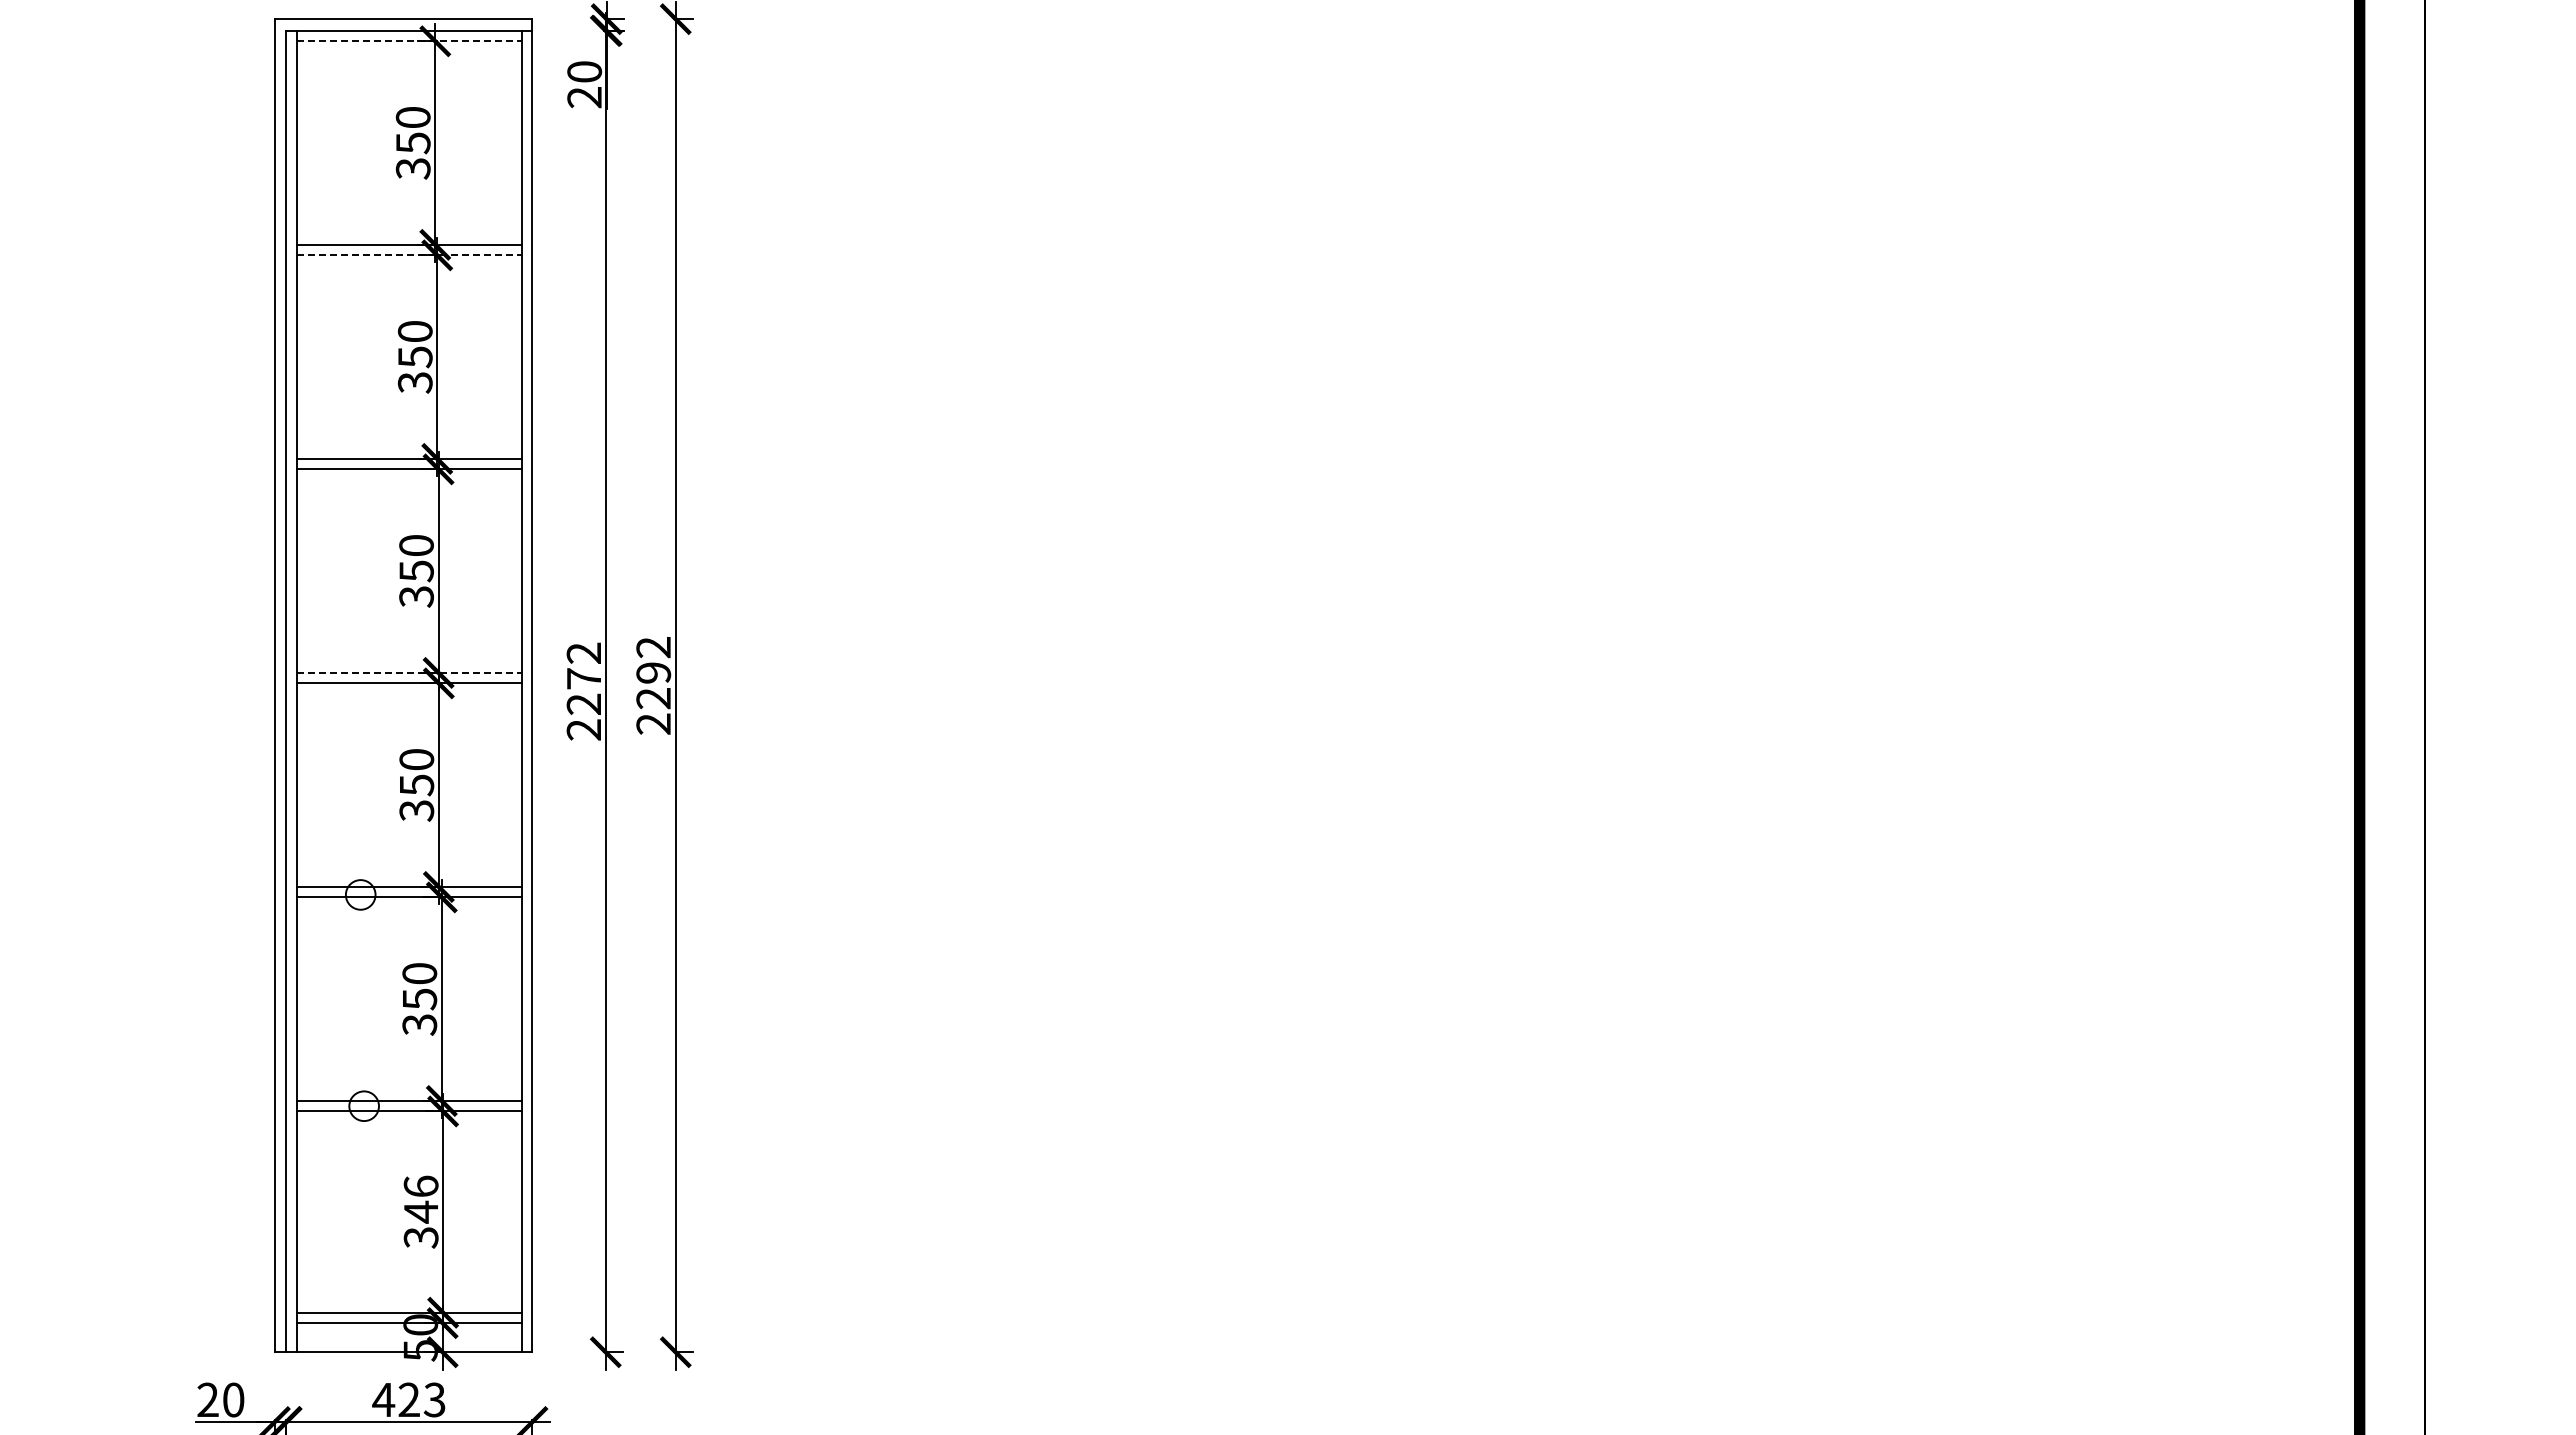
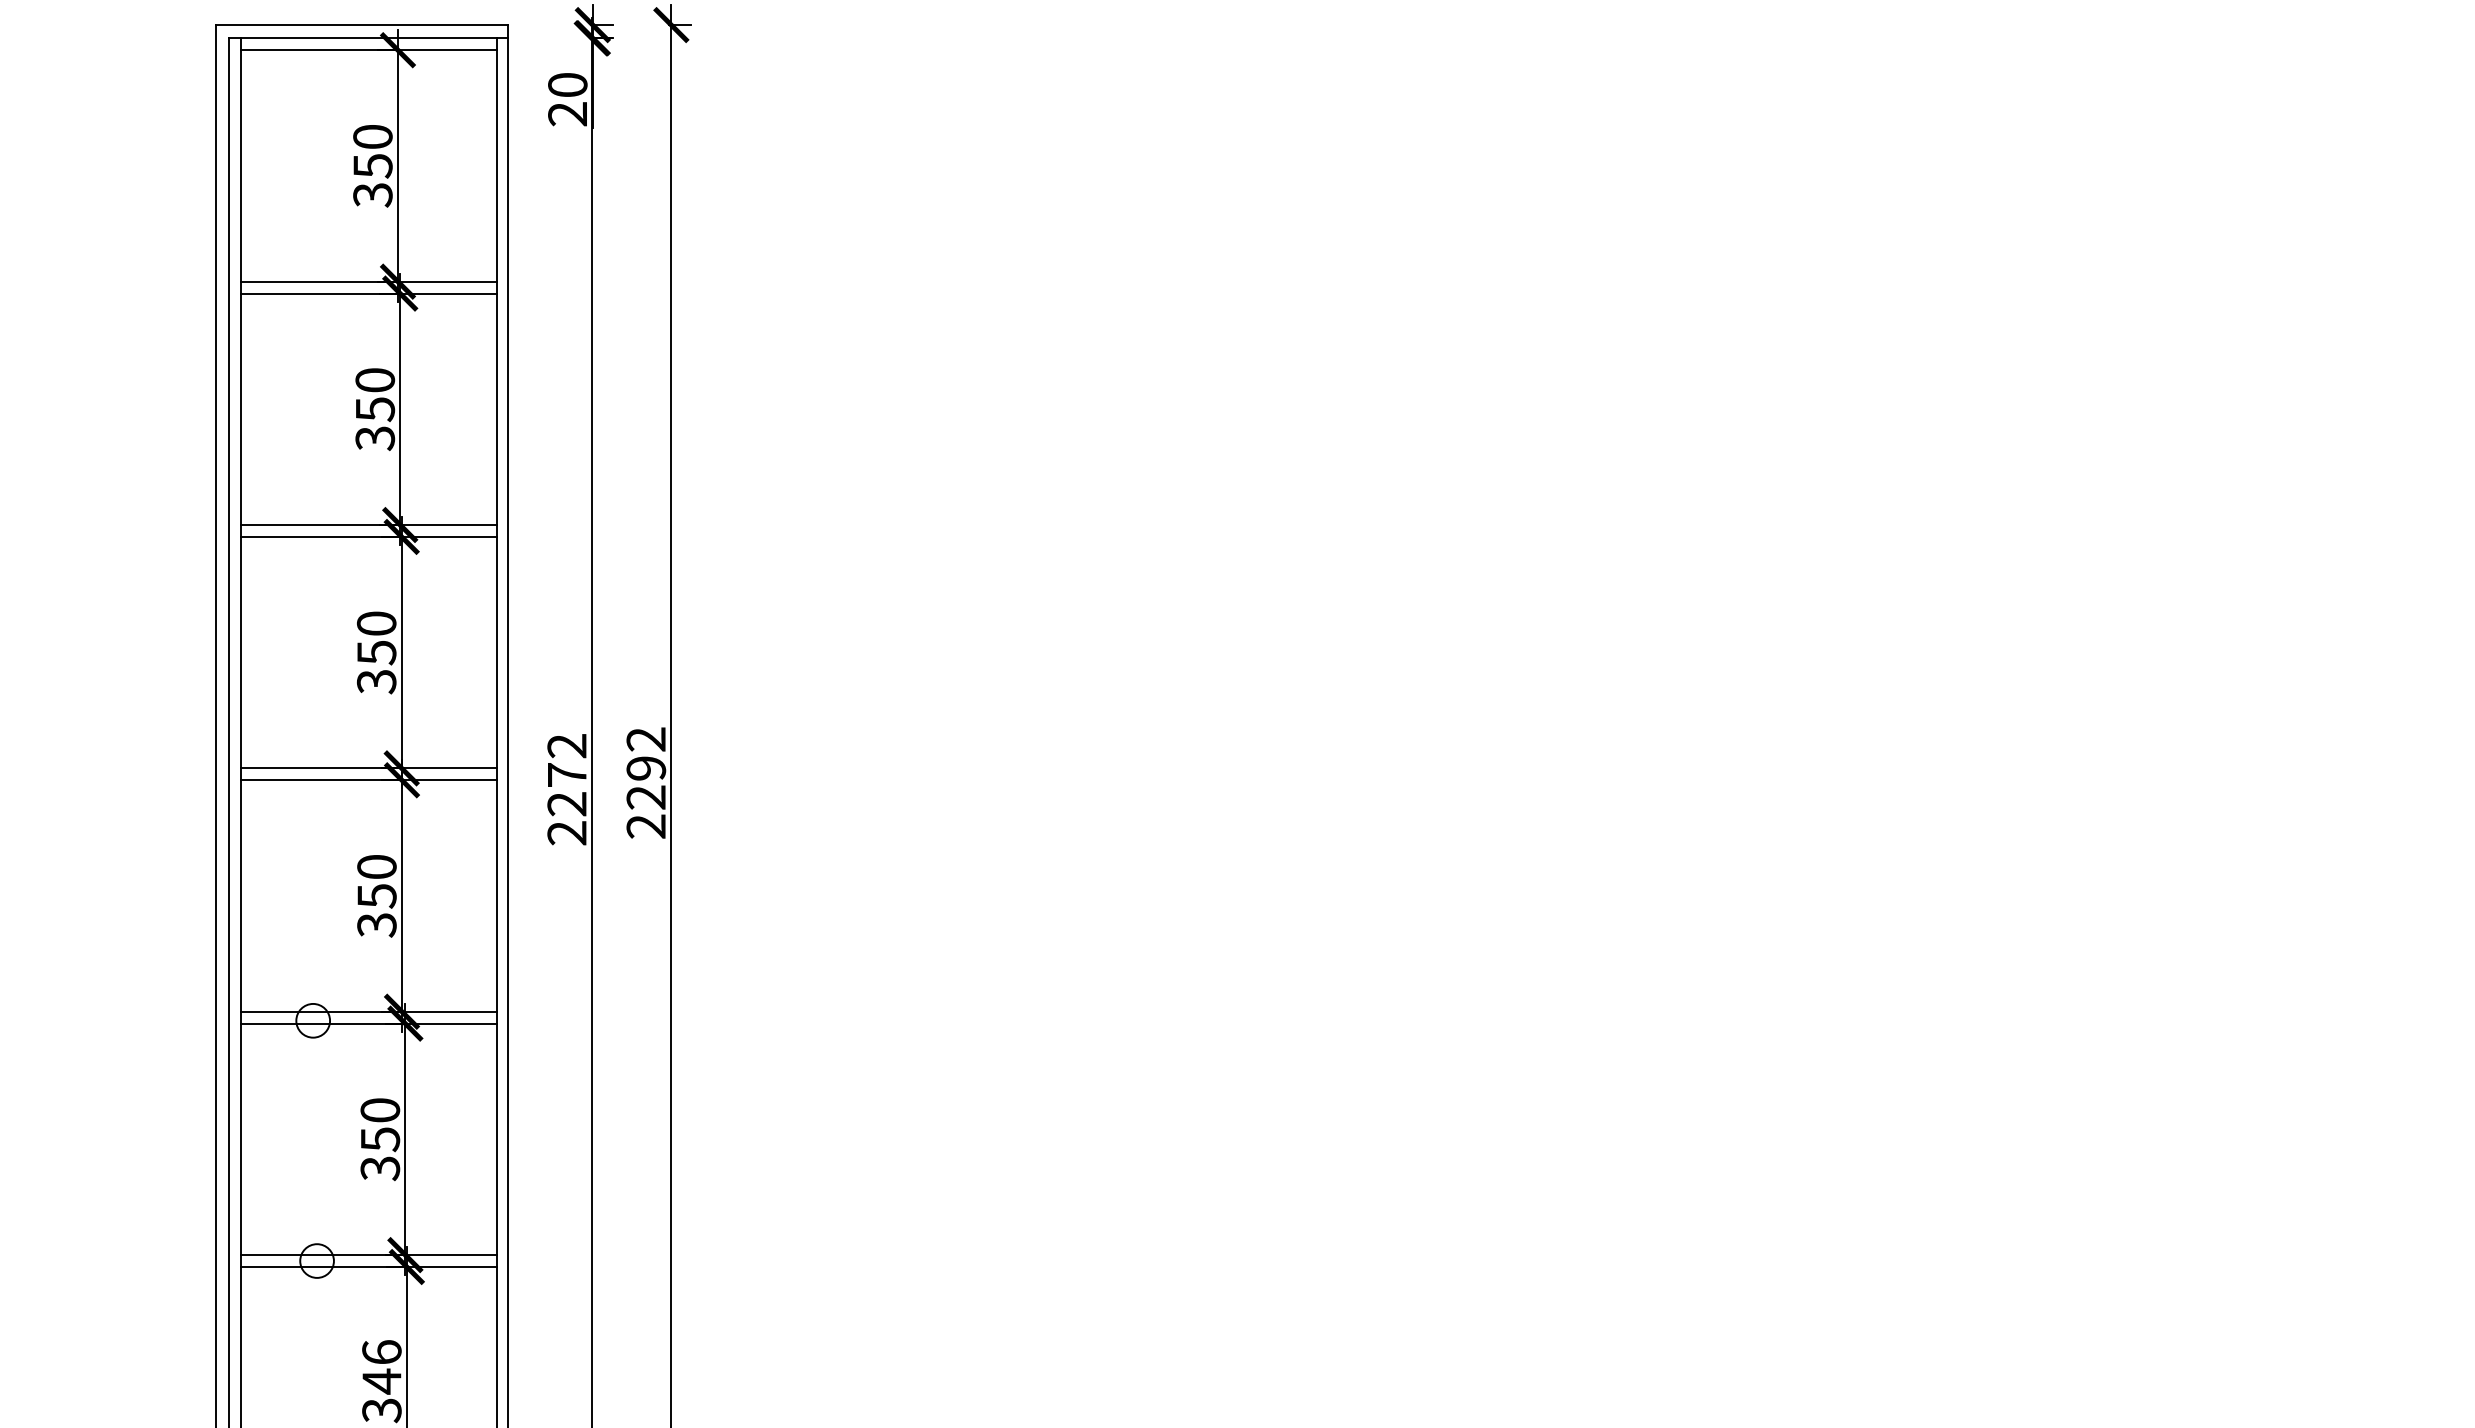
line: (409, 41) -> (368, 50), dashed -> solid
line: (409, 255) -> (368, 293), dashed -> solid
line: (409, 672) -> (368, 767), dashed -> solid

